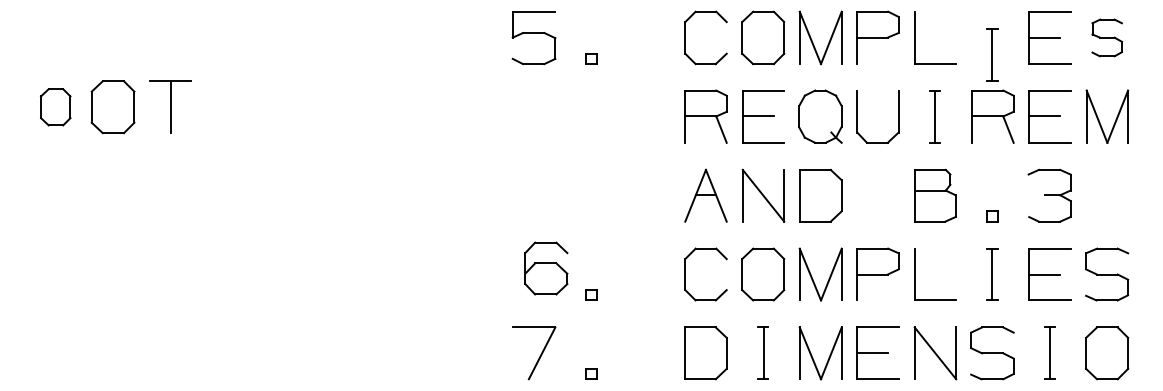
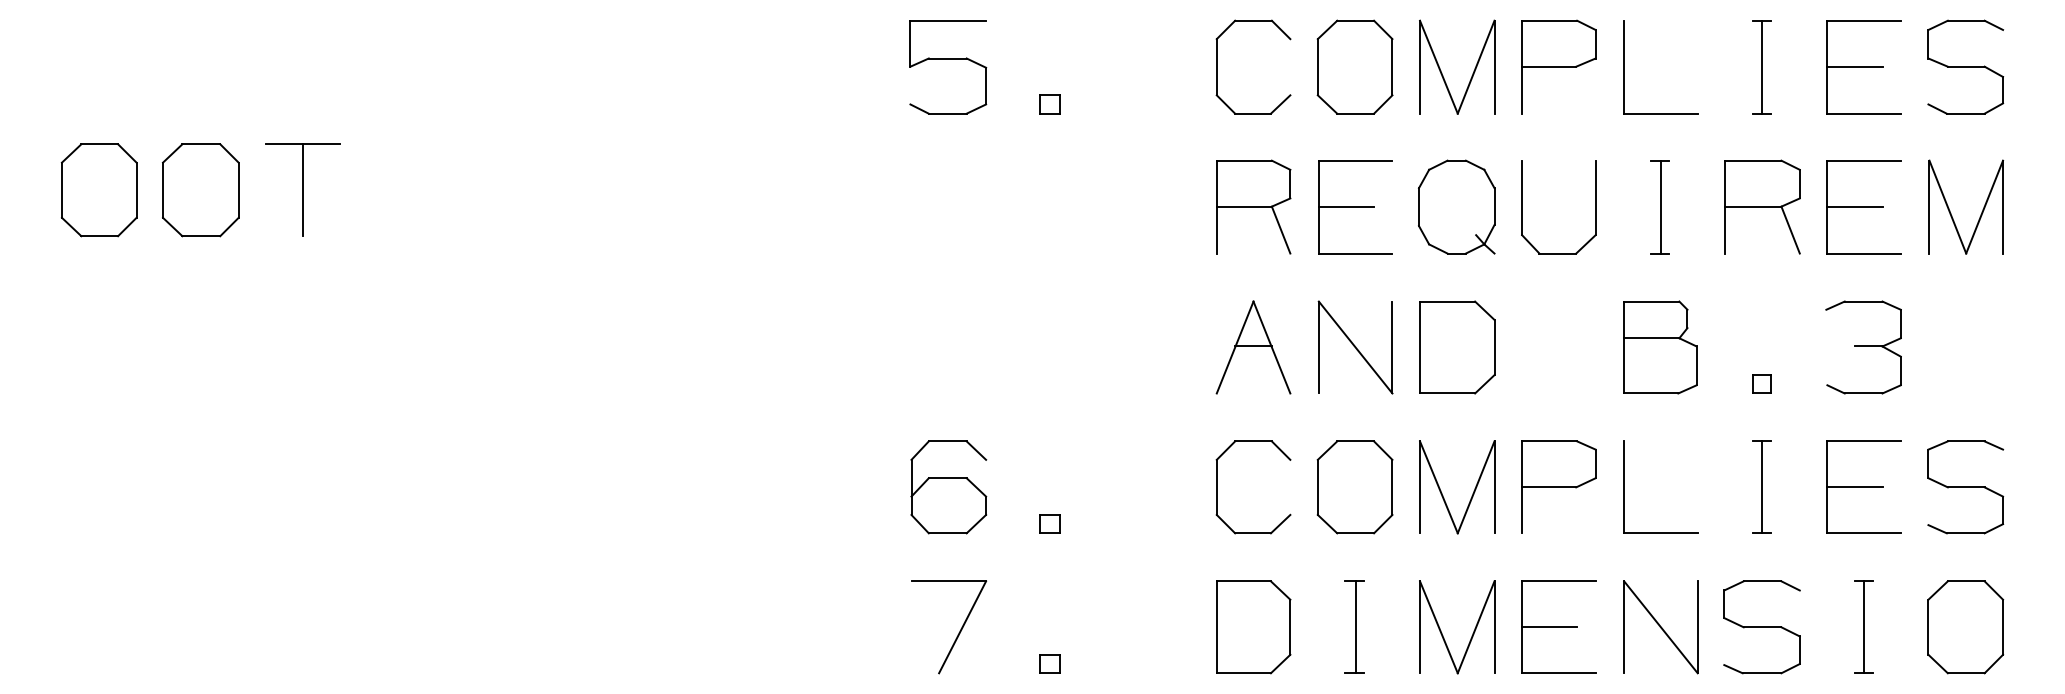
part: (1107, 37) -> (1966, 66), size x1.43
part: (992, 54) -> (1762, 66), moved
part: (55, 107) -> (98, 190), size x1.43
part: (546, 268) -> (949, 487), moved

